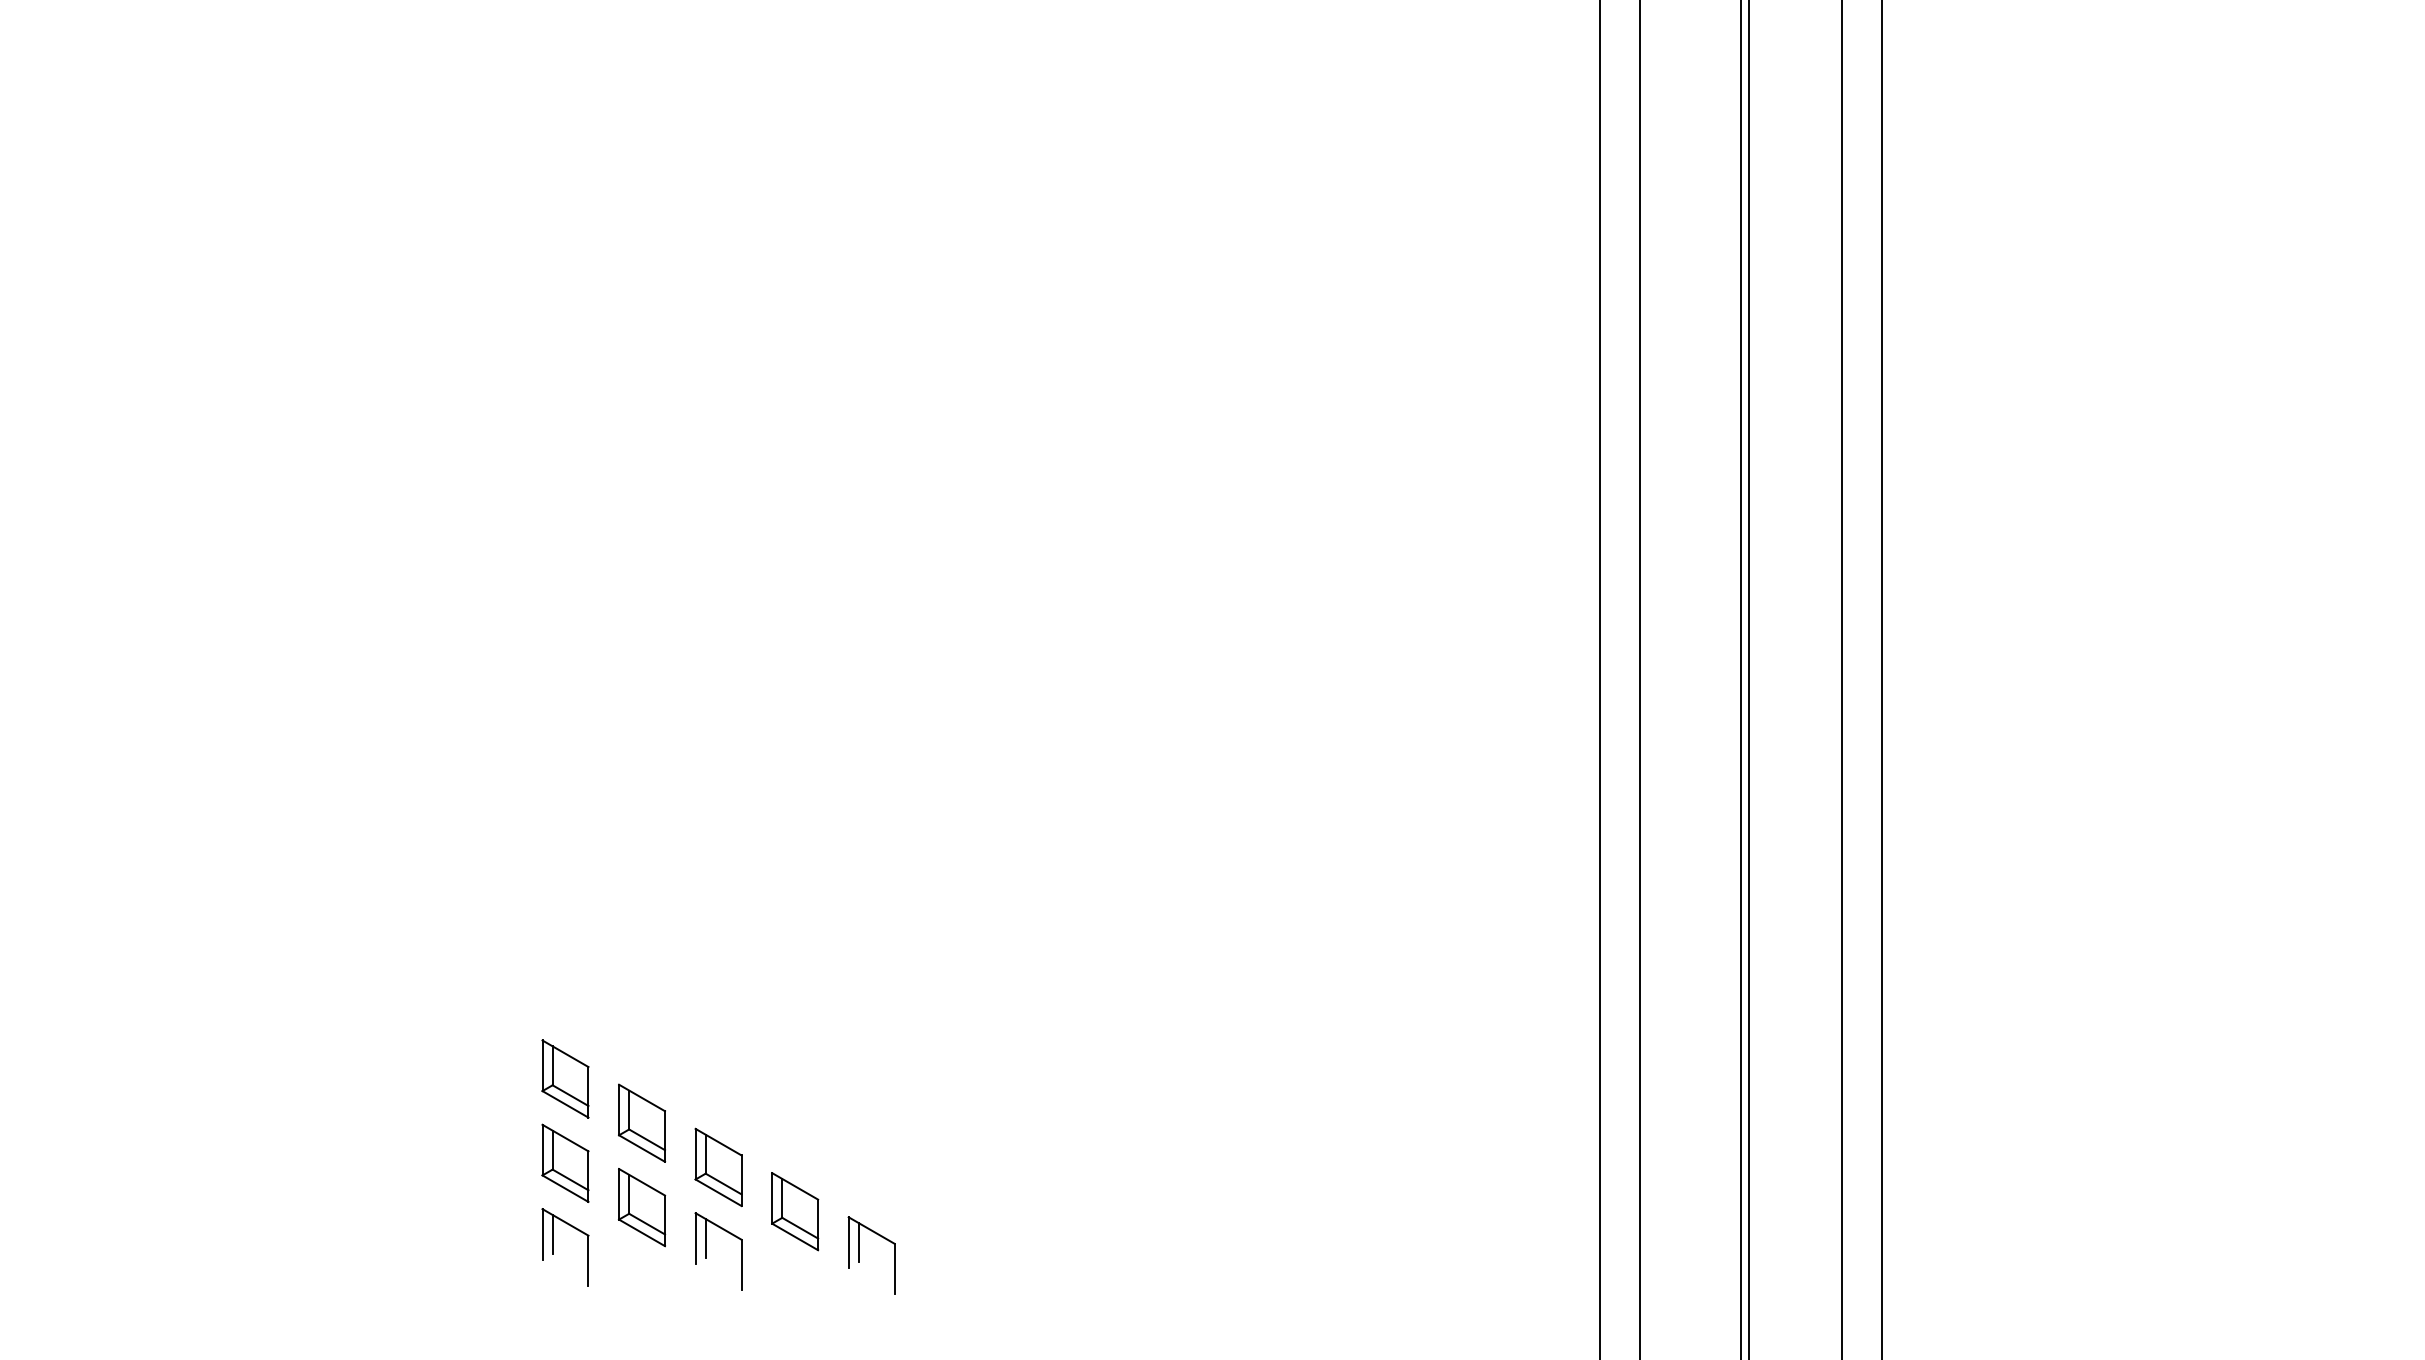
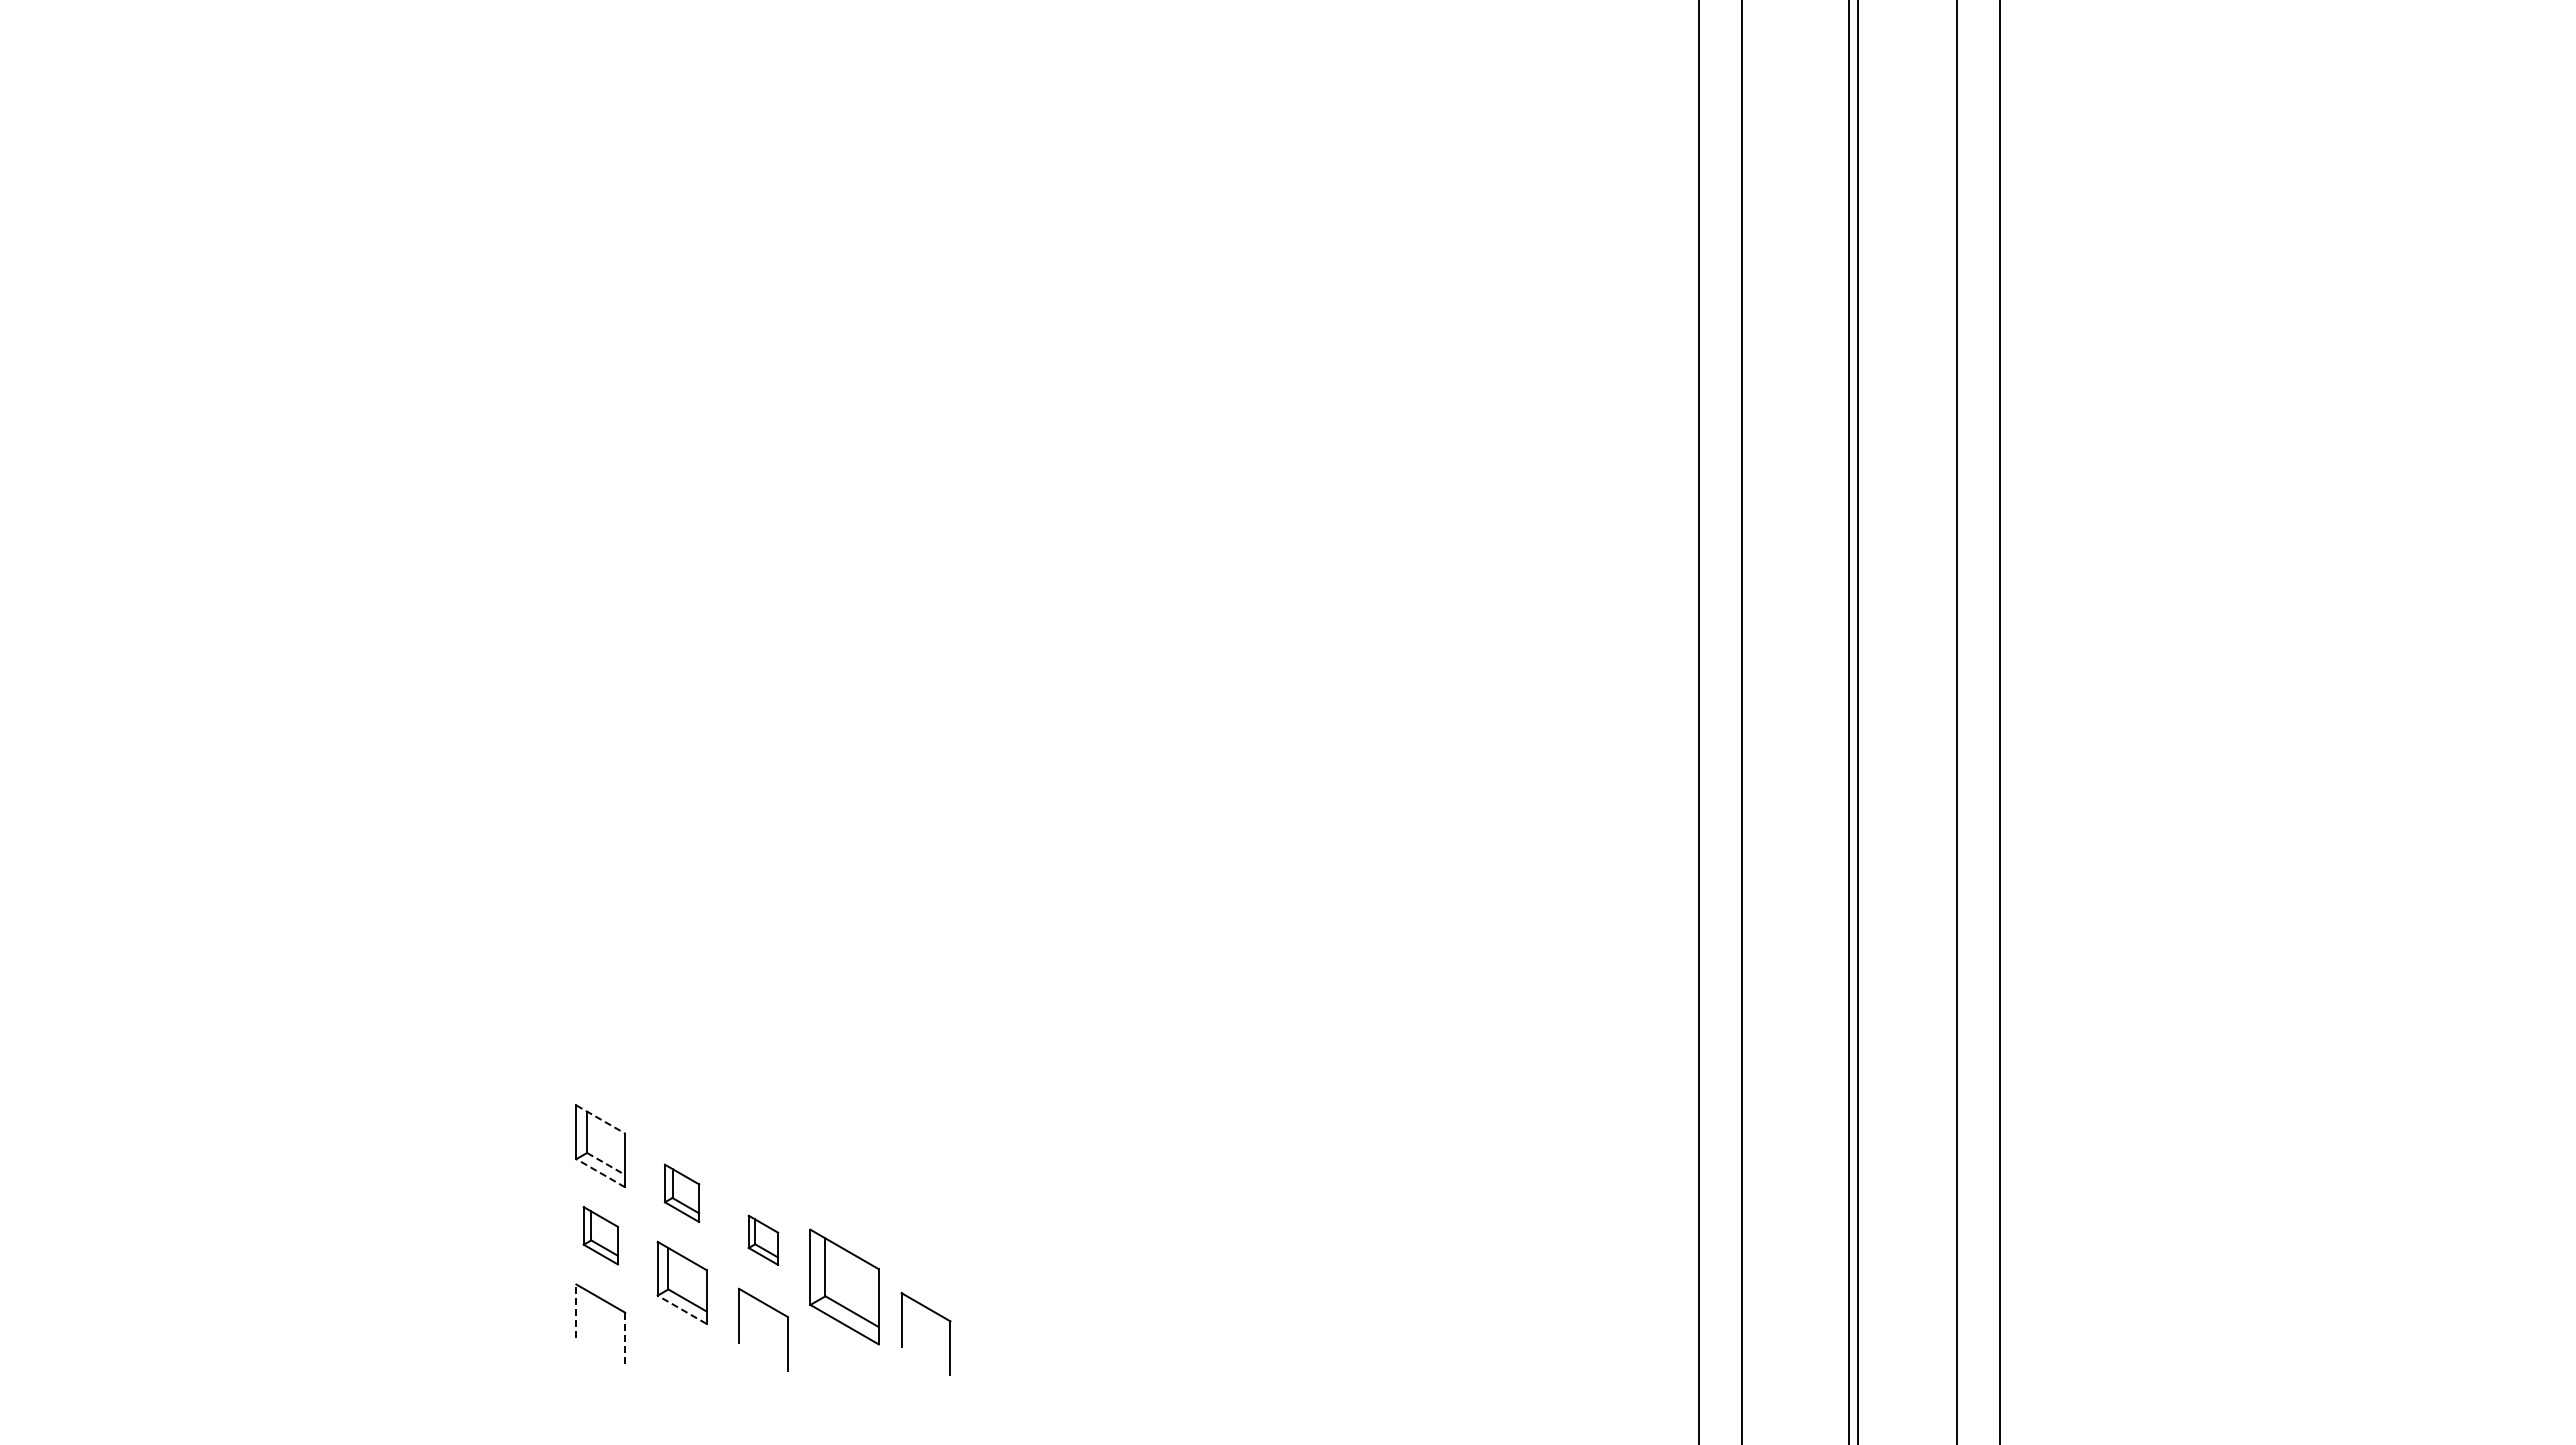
line: (566, 1053) -> (601, 1119), solid -> dashed
line: (570, 1095) -> (606, 1163), solid -> dashed
line: (565, 1103) -> (600, 1172), solid -> dashed
part: (641, 1123) -> (681, 1193), size x0.7
part: (565, 1162) -> (600, 1235), size x0.7
part: (718, 1167) -> (763, 1240), size x0.6
part: (794, 1211) -> (844, 1287), size x1.4
line: (641, 1232) -> (681, 1309), solid -> dashed
line: (542, 1234) -> (576, 1311), solid -> dashed
line: (552, 1234) -> (587, 1311), removed
line: (705, 1238) -> (749, 1315), removed
line: (858, 1242) -> (912, 1319), removed
line: (588, 1260) -> (625, 1339), solid -> dashed

